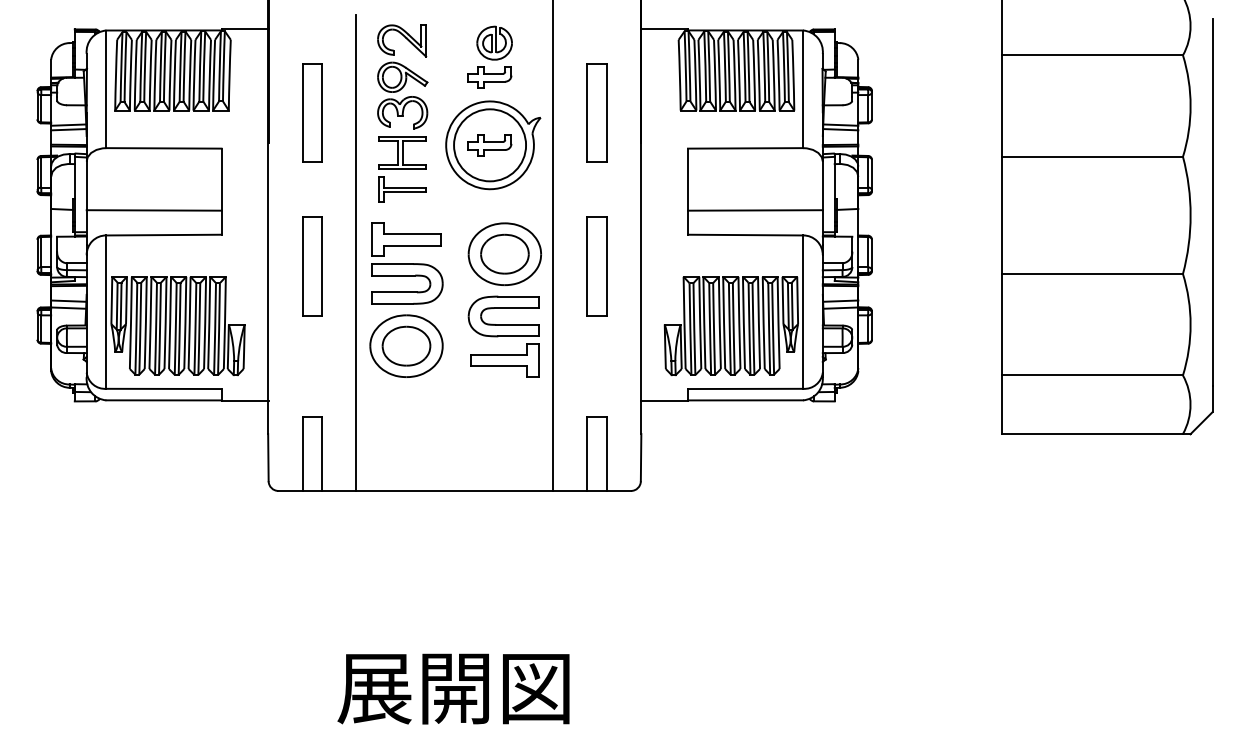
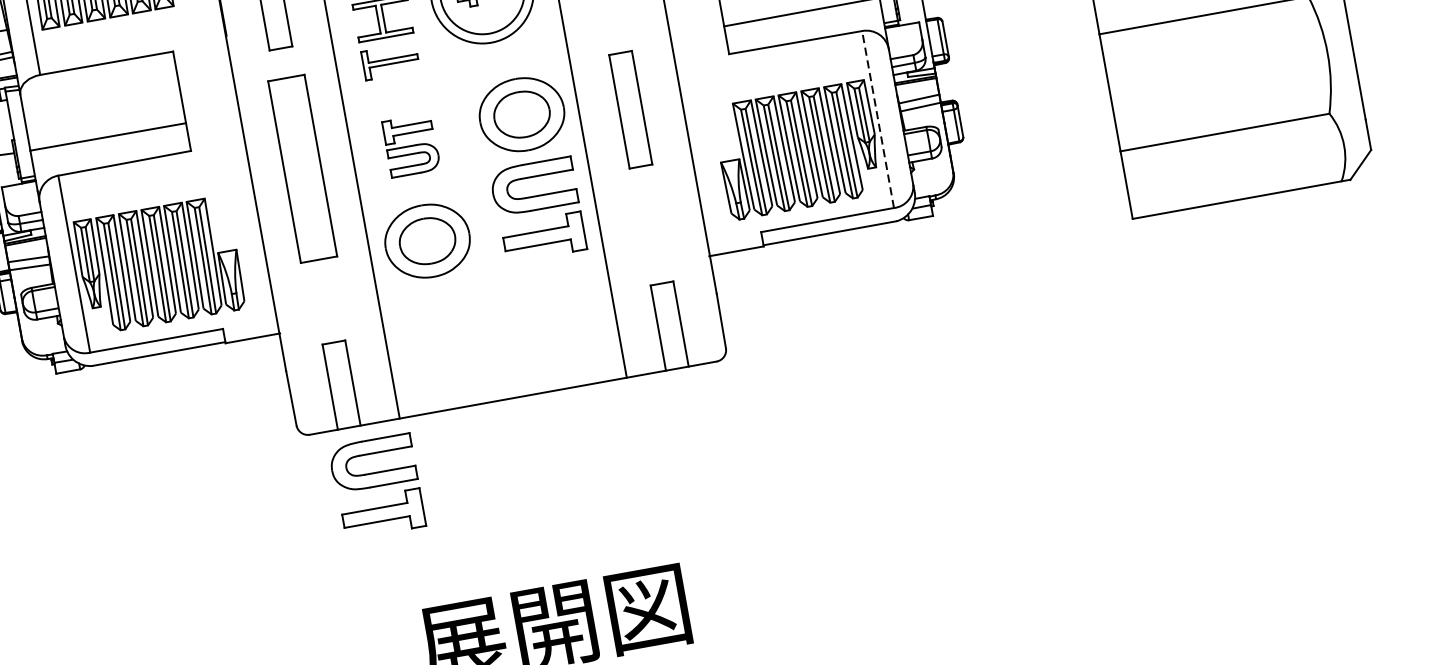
part: (407, 263) -> (411, 145), size x0.6
part: (312, 266) -> (302, 168), size x1.6
line: (803, 312) -> (878, 119), solid -> dashed
part: (326, 544) -> (376, 486), added

